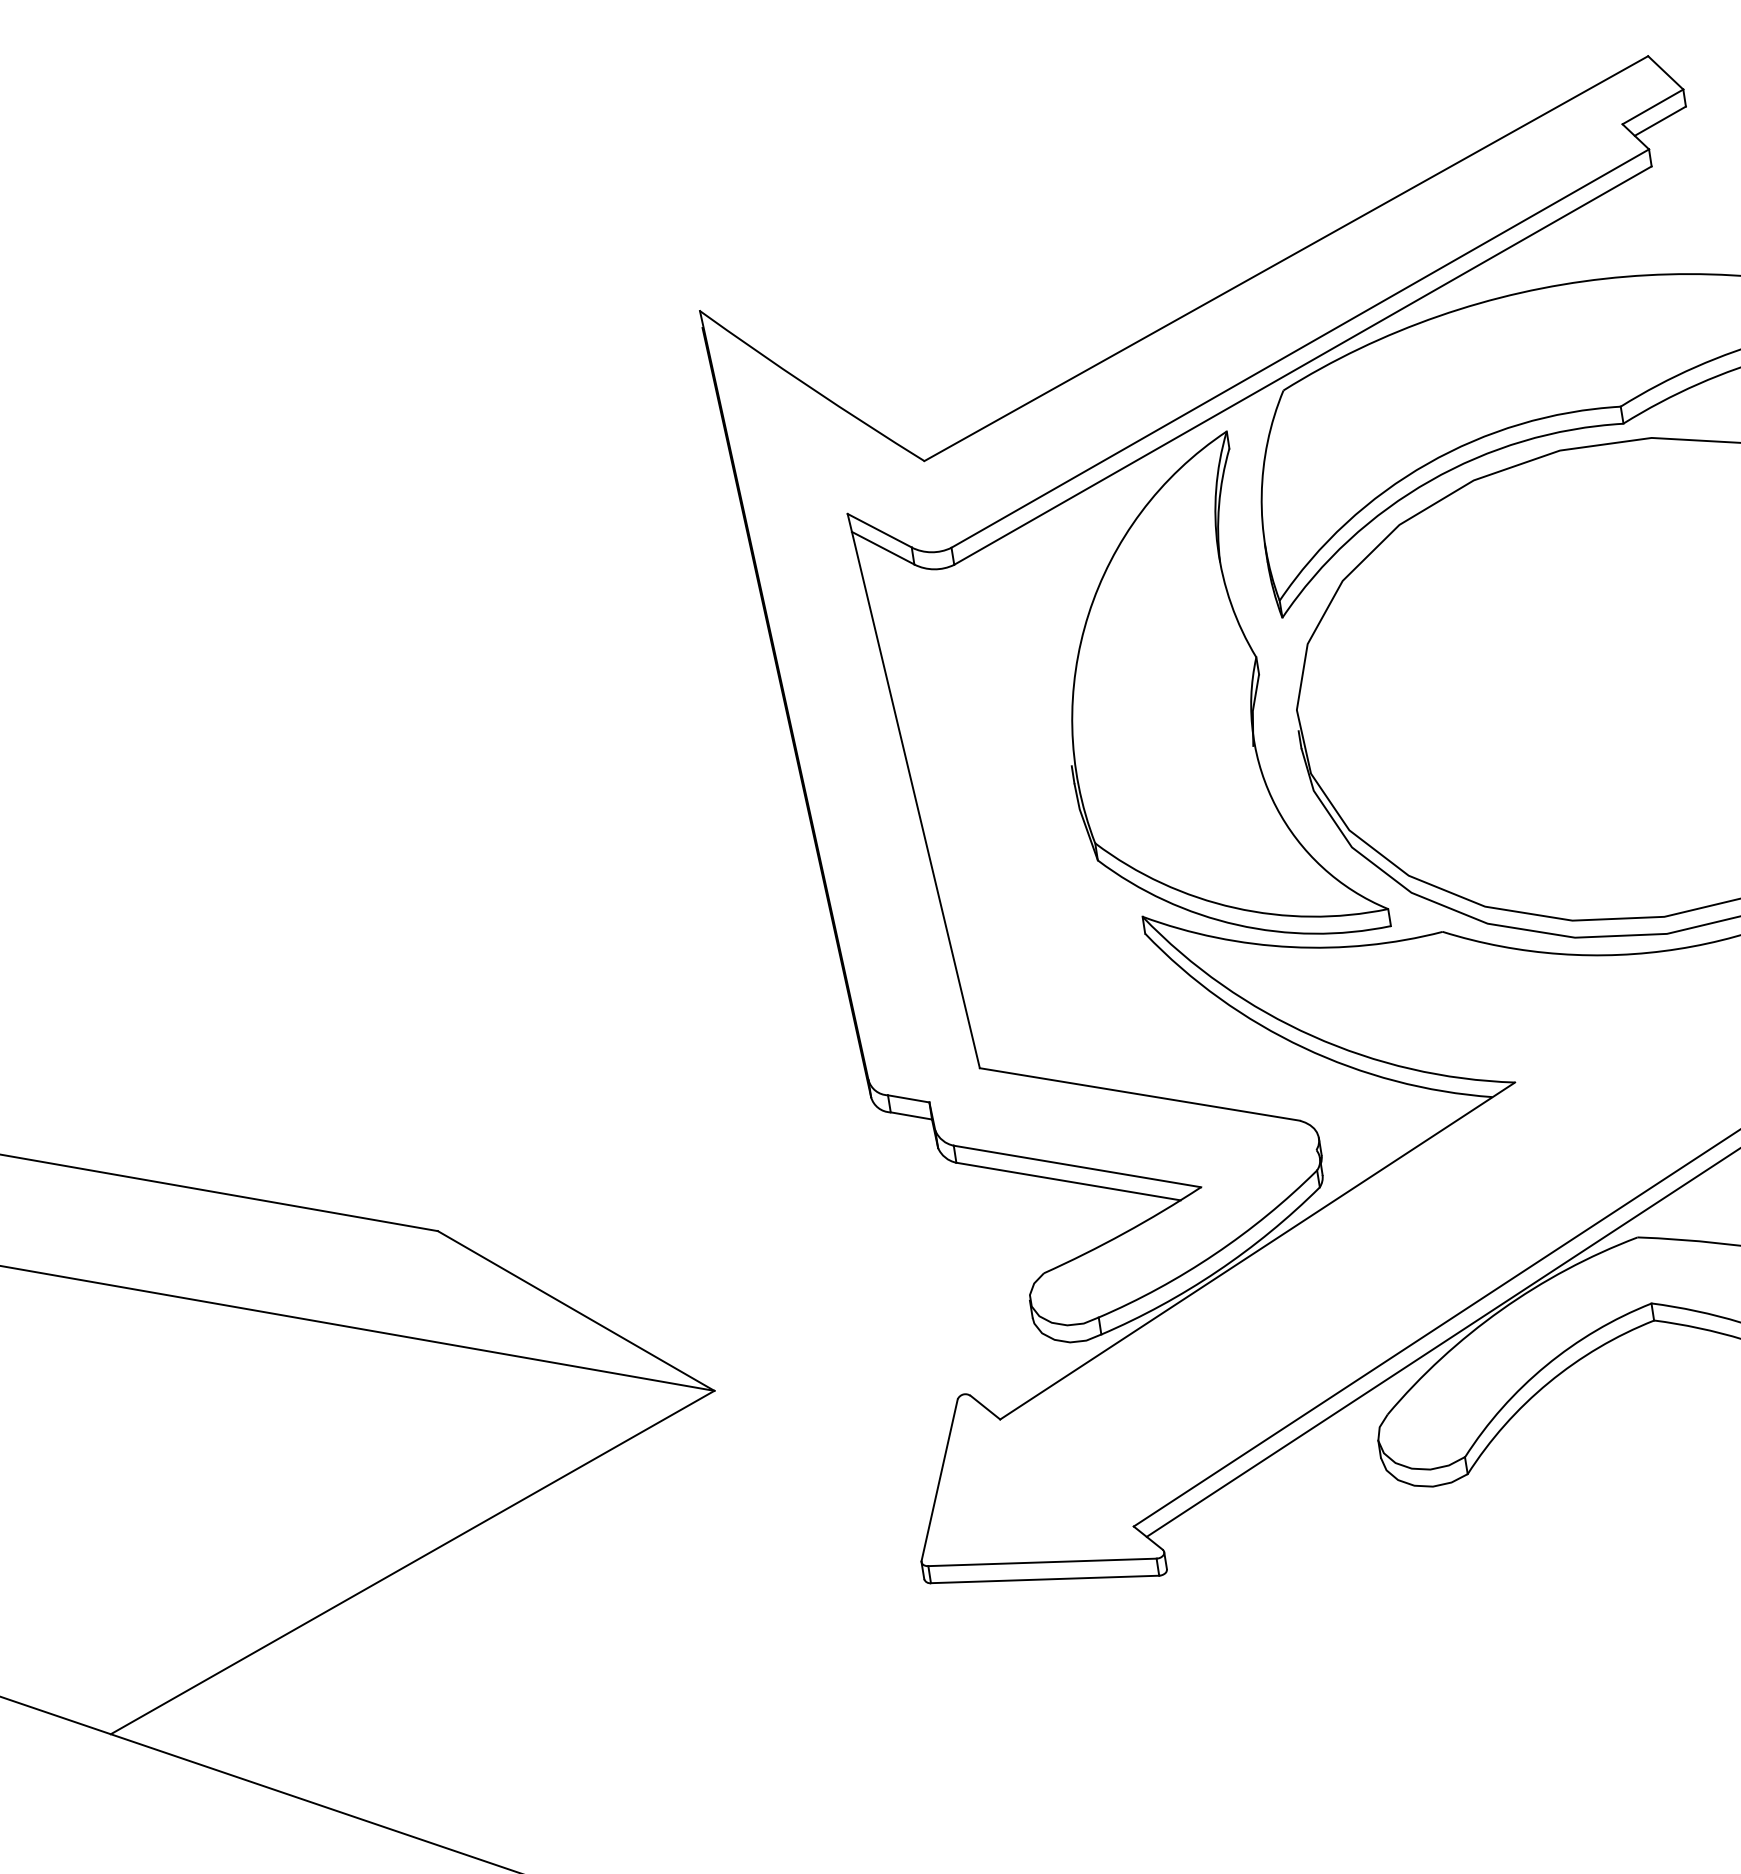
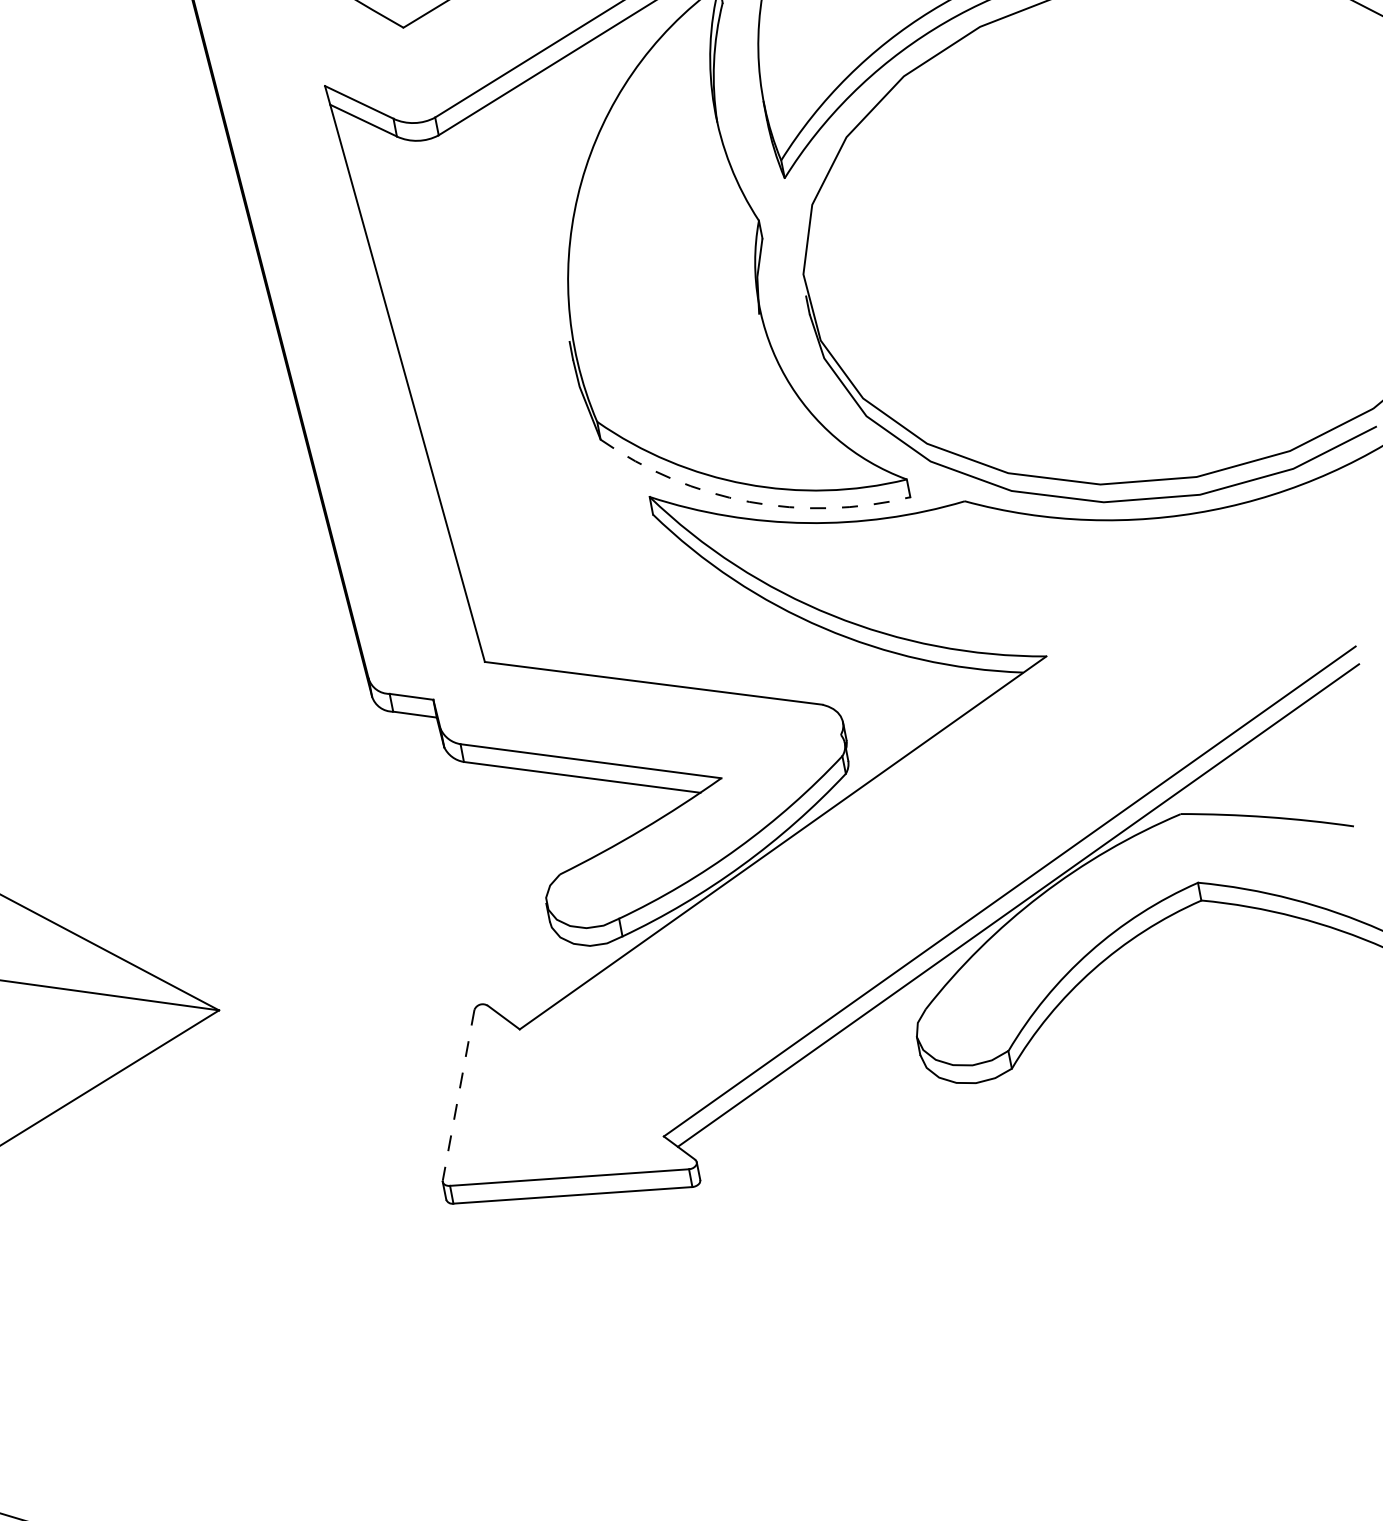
arc: (1237, 924) -> (749, 501), solid -> dashed
line: (939, 1479) -> (458, 1094), solid -> dashed

